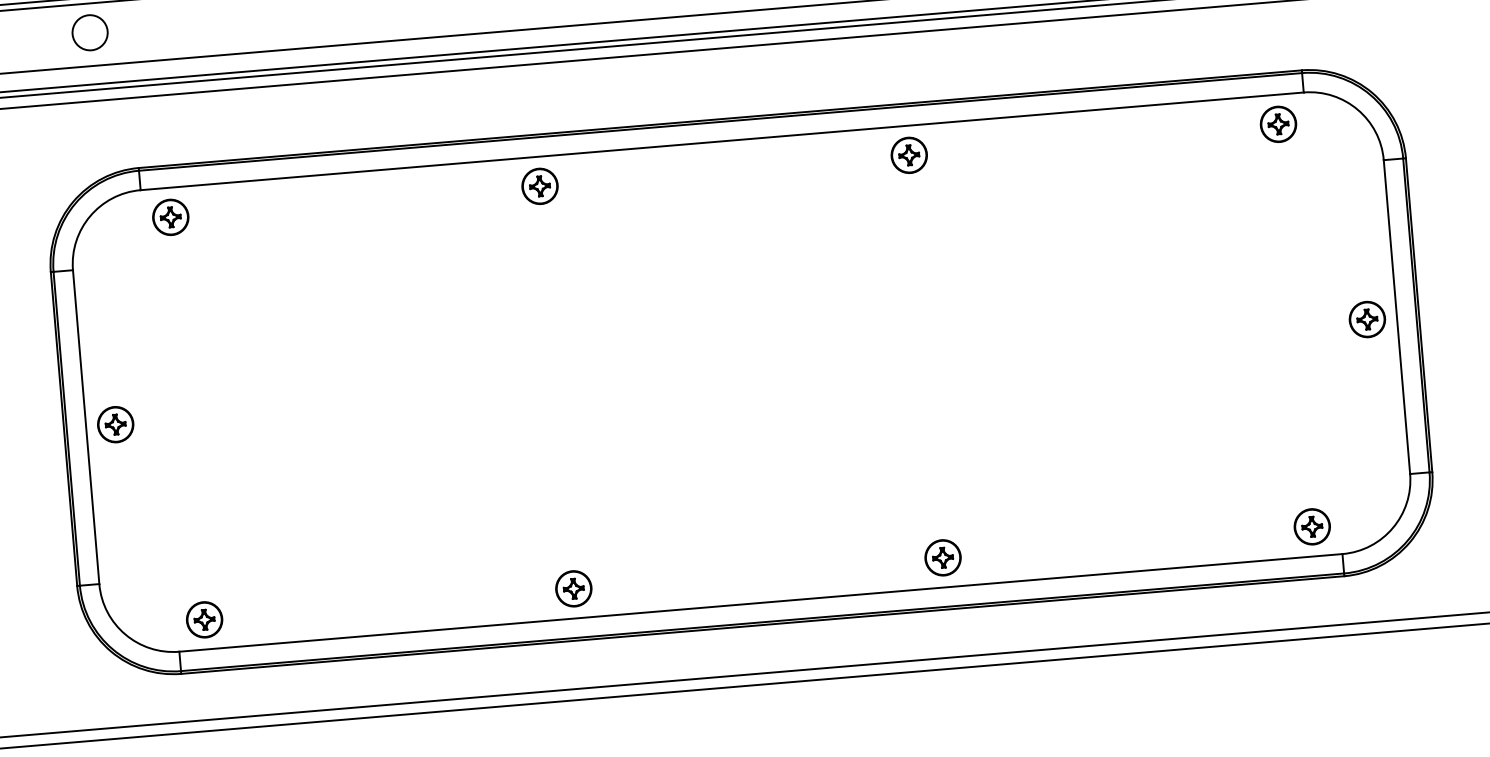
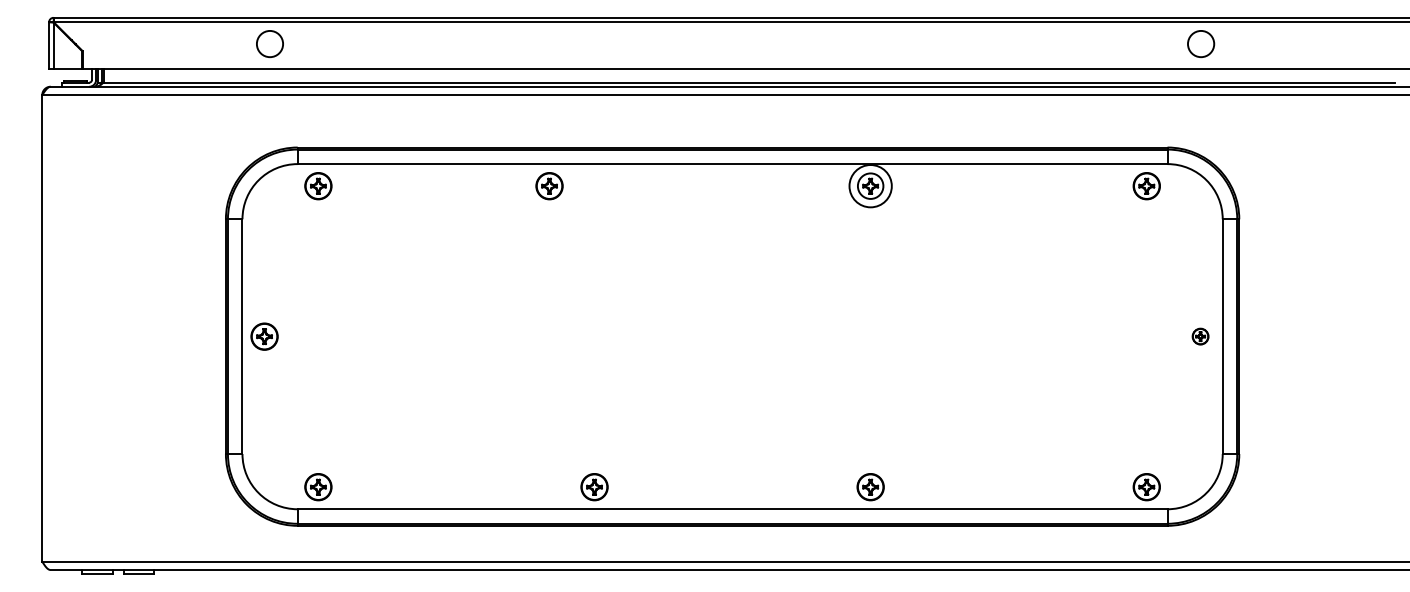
circle: (908, 154) -> (870, 185), size x1.6
part: (540, 186) -> (549, 186), moved
part: (1367, 319) -> (1200, 336), size x0.6

